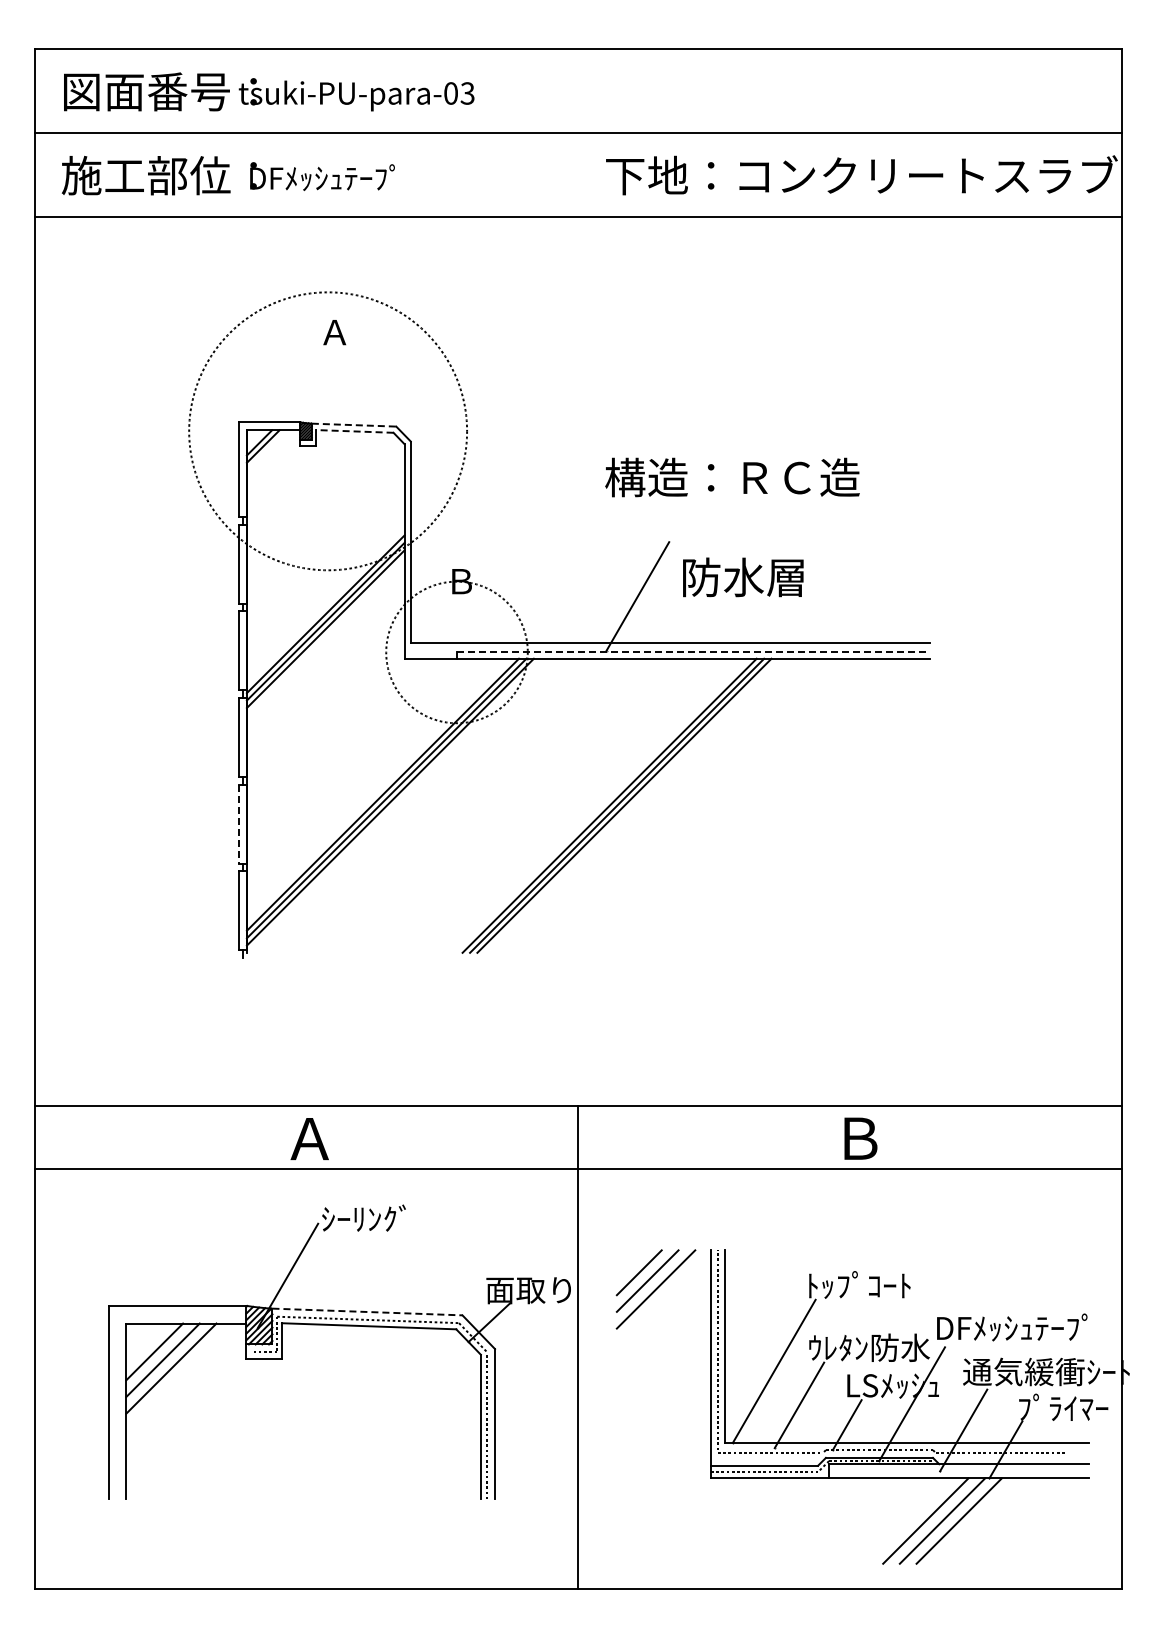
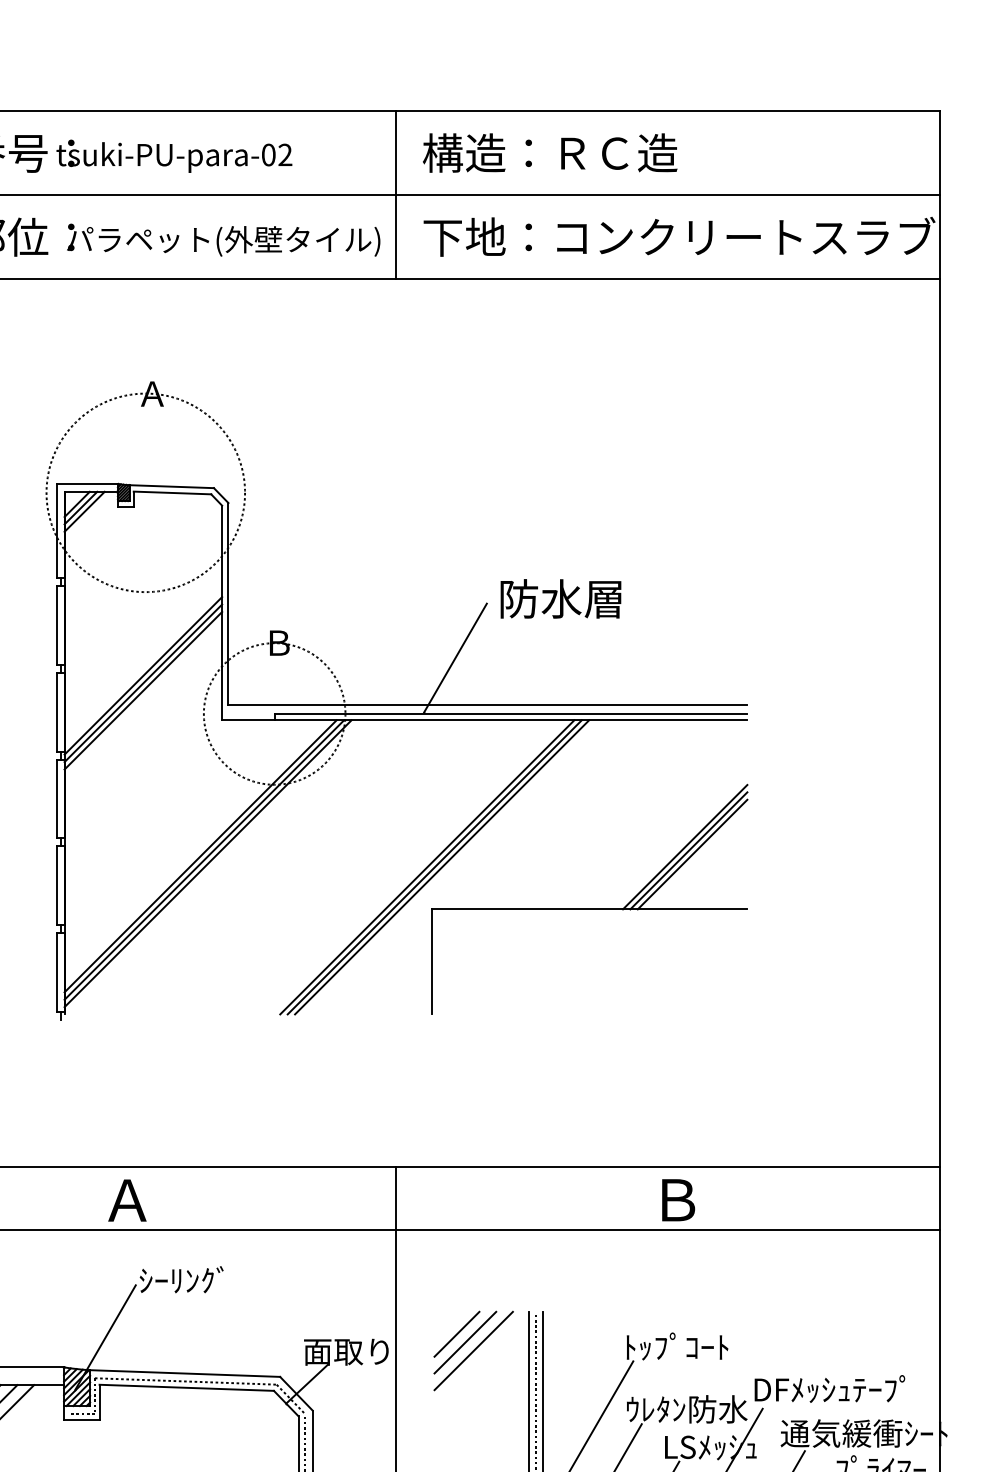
text: (467, 93) -> (285, 155), tsuki-PU-para-03 -> tsuki-PU-para-02
line: (578, 133) -> (396, 195), added
text: (405, 179) -> (223, 241), DFﾒｯｼｭﾃｰﾌﾟ -> パラペット(外壁タイル)
line: (354, 425) -> (172, 487), dashed -> solid
circle: (327, 431) -> (145, 493), size x0.71
line: (354, 431) -> (172, 493), dashed -> solid
line: (266, 450) -> (84, 512), added
text: (732, 477) -> (550, 153), moved
text: (743, 577) -> (561, 599), moved
line: (693, 652) -> (511, 714), dashed -> solid
line: (239, 824) -> (57, 886), dashed -> solid
part: (772, 847) -> (590, 909), added
line: (367, 1312) -> (185, 1374), dashed -> solid

